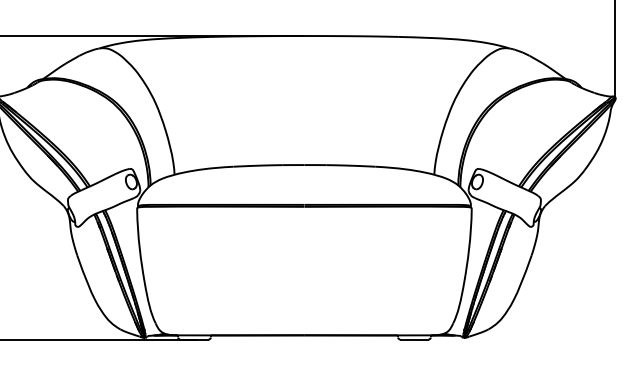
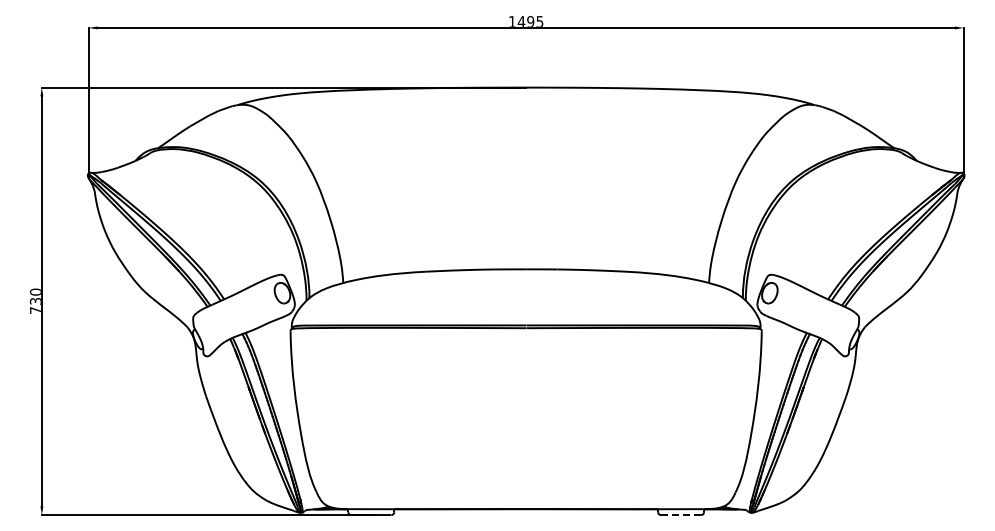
line: (414, 339) -> (680, 515), solid -> dashed

